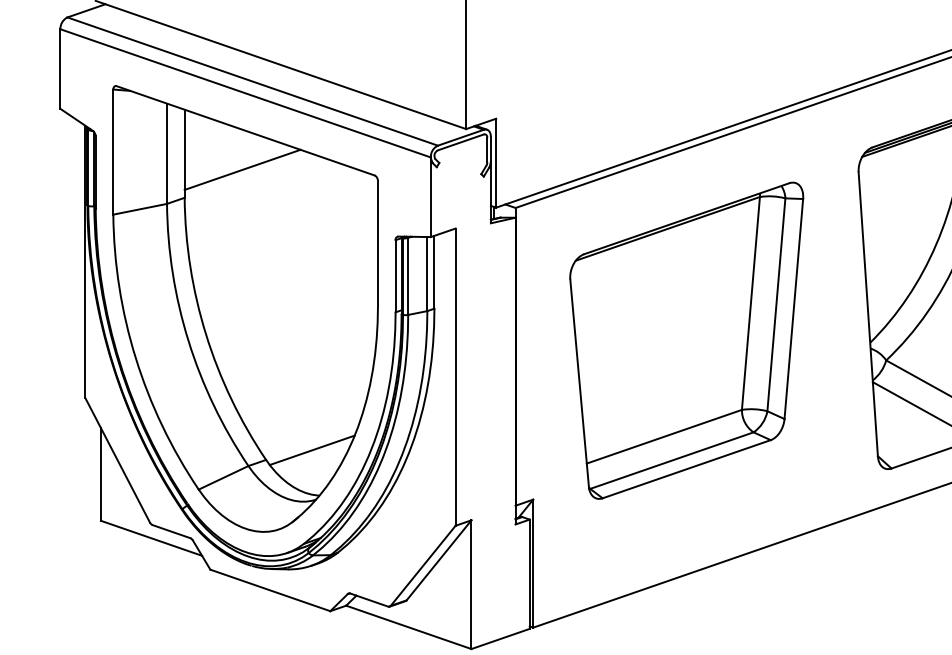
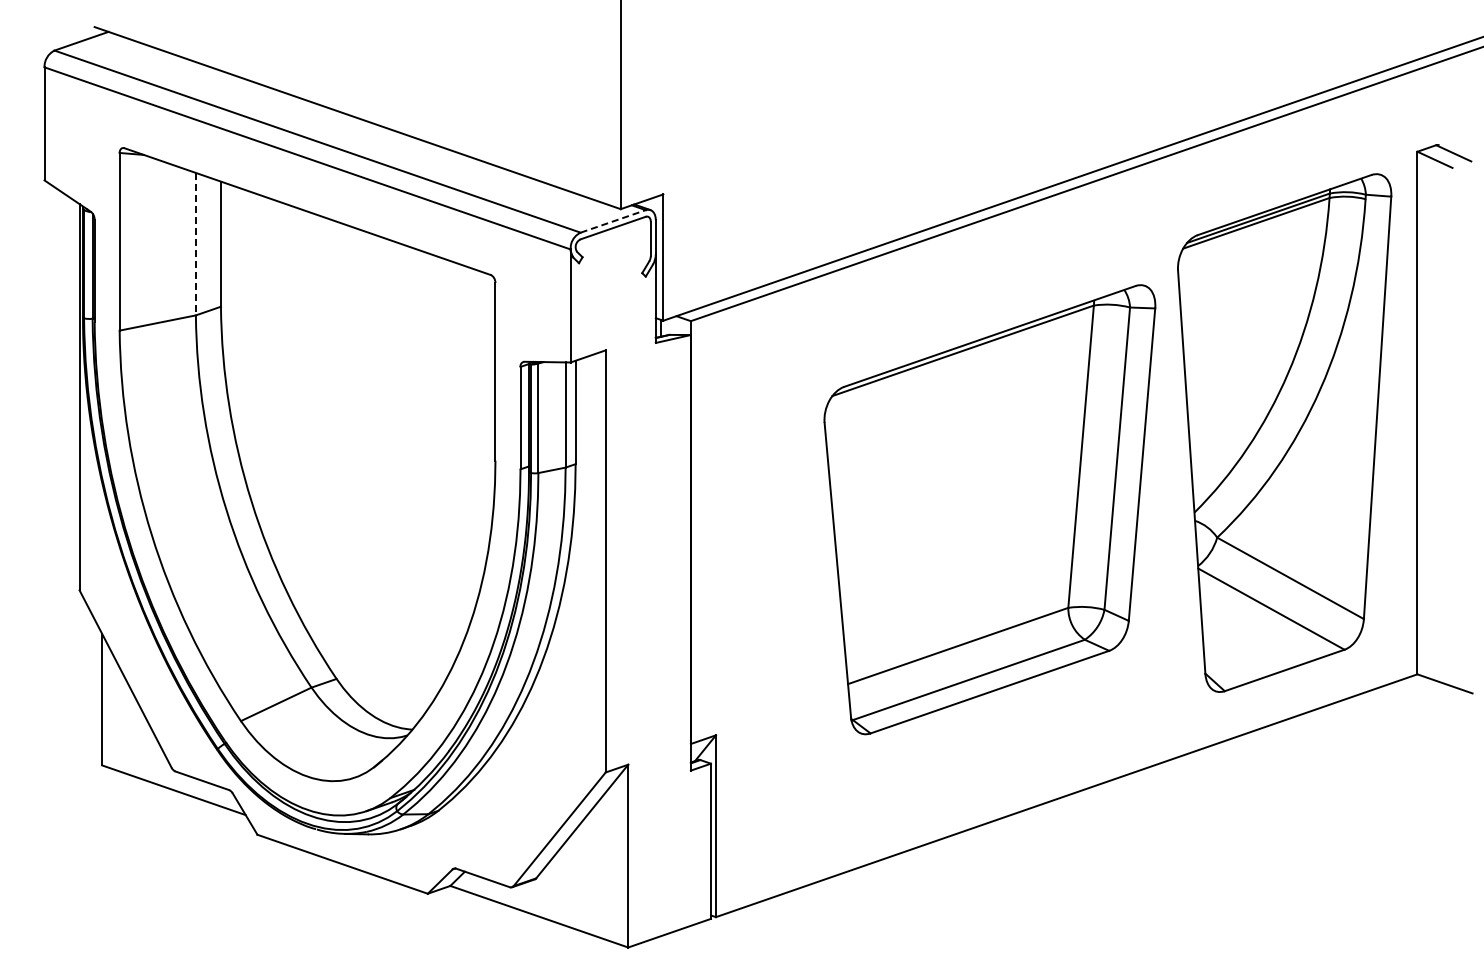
line: (461, 137) -> (613, 221), solid -> dashed
line: (166, 153) -> (195, 244), solid -> dashed
line: (242, 169) -> (302, 266), removed
part: (686, 340) -> (989, 509), moved
line: (311, 450) -> (401, 665), removed

